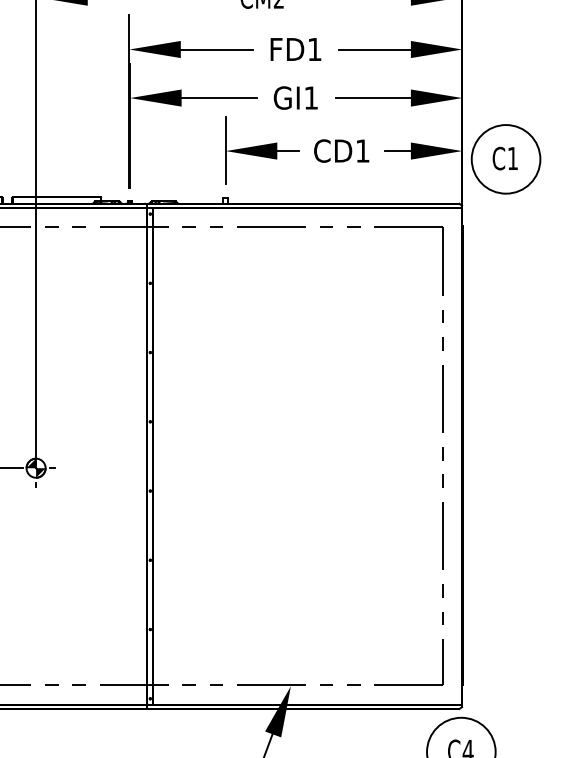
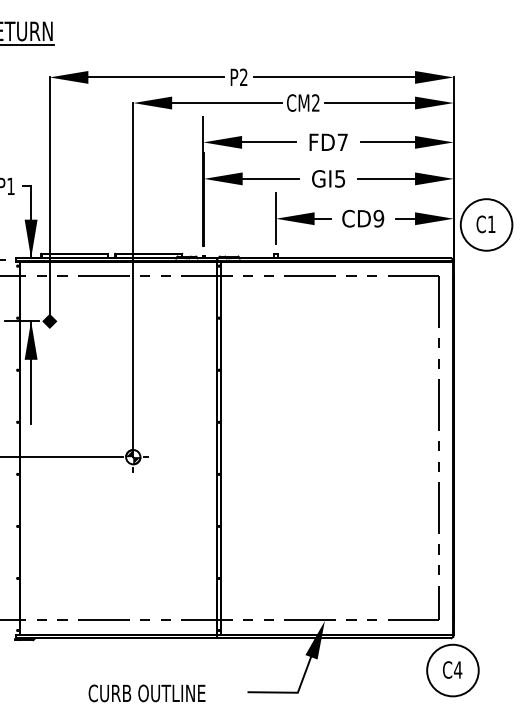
text: (314, 48) -> (342, 141), FD1 -> FD7
text: (311, 97) -> (340, 178), GI1 -> GI5
text: (362, 150) -> (378, 218), CD1 -> CD9

